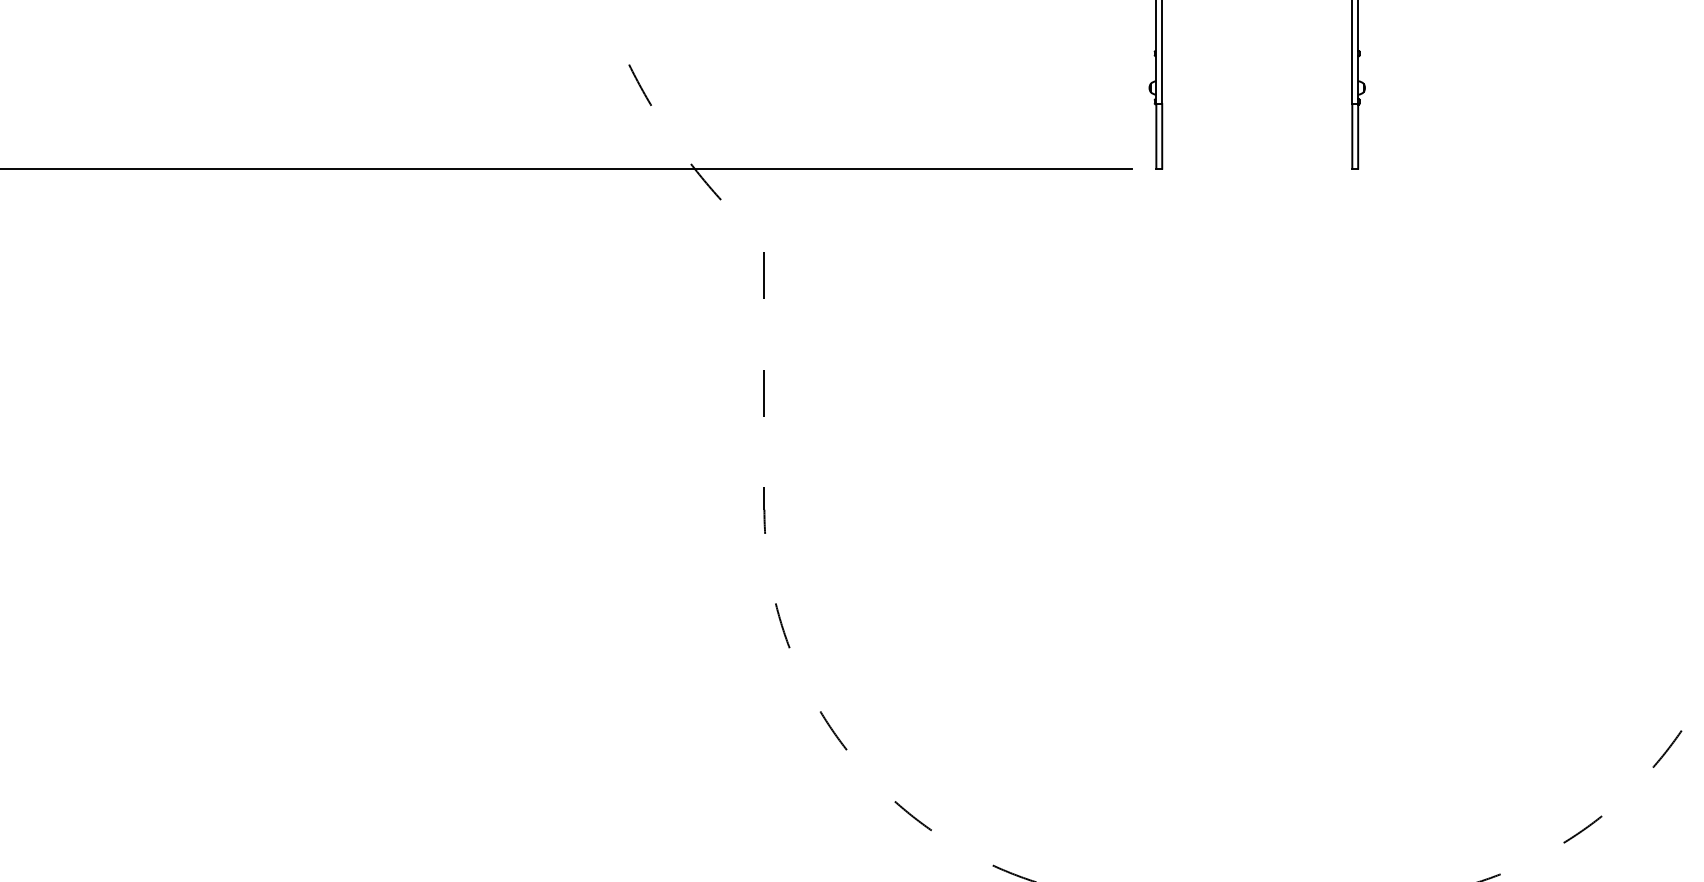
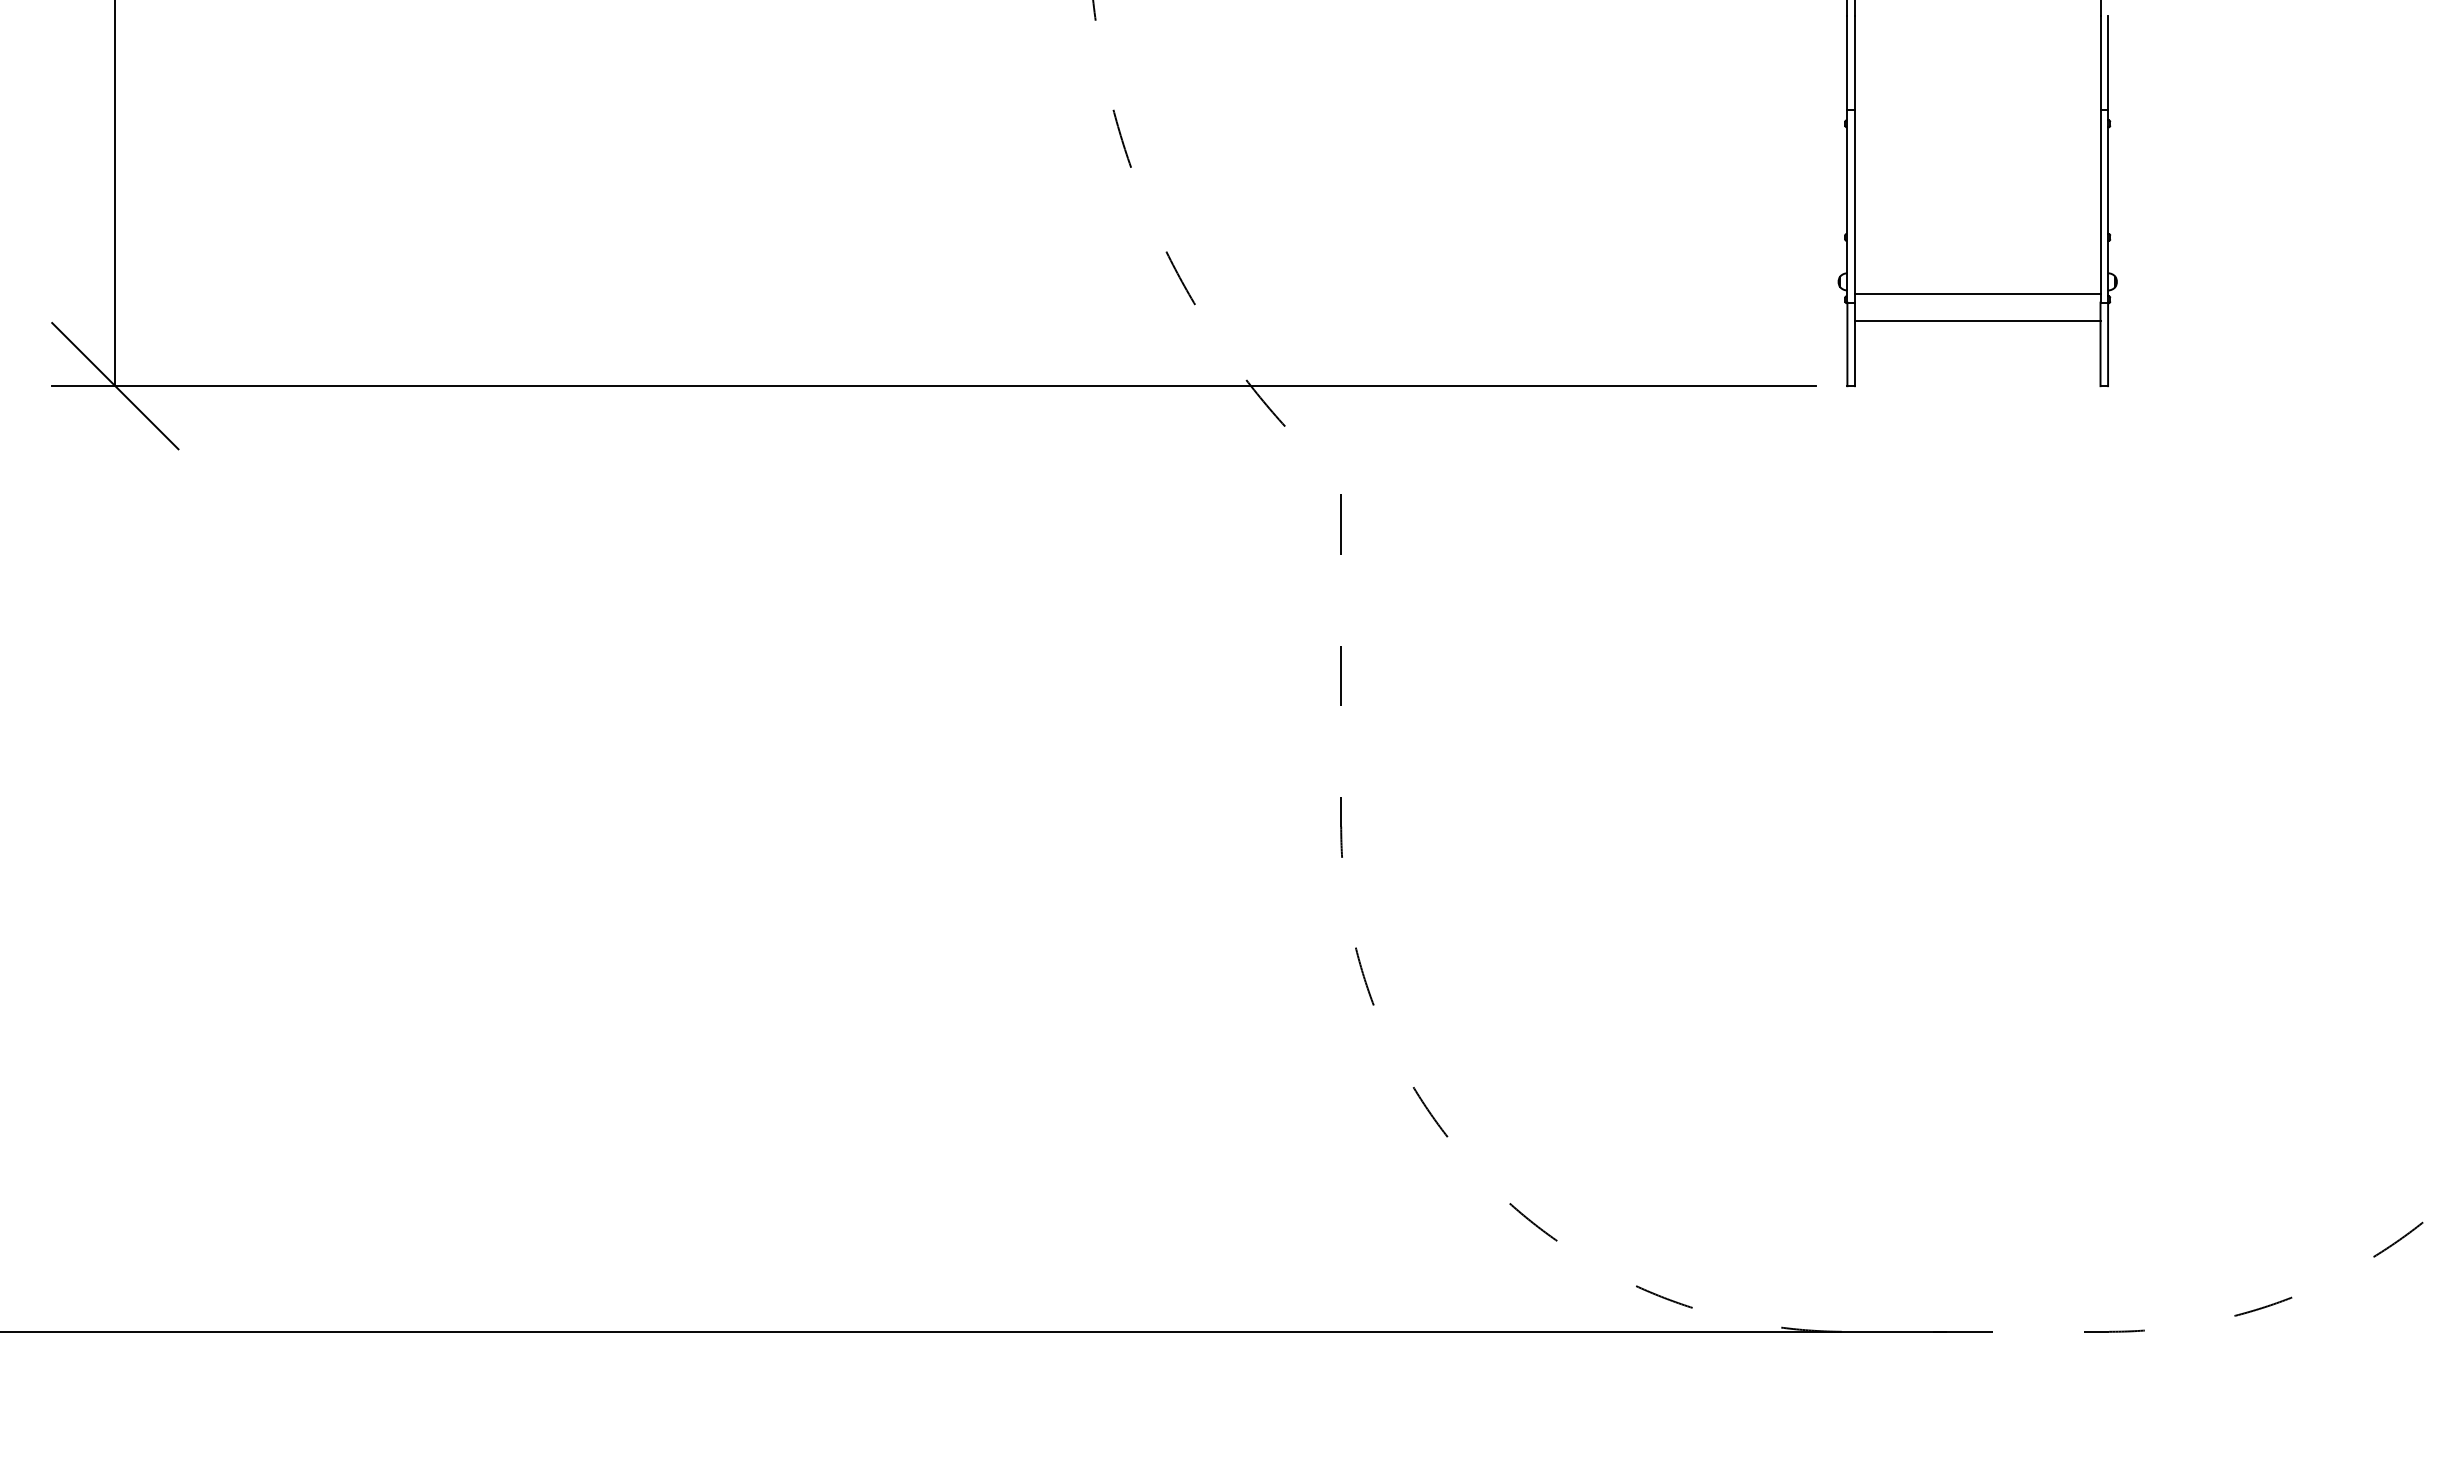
line: (1257, 96) -> (1977, 293), added
line: (1257, 118) -> (1977, 321), added

